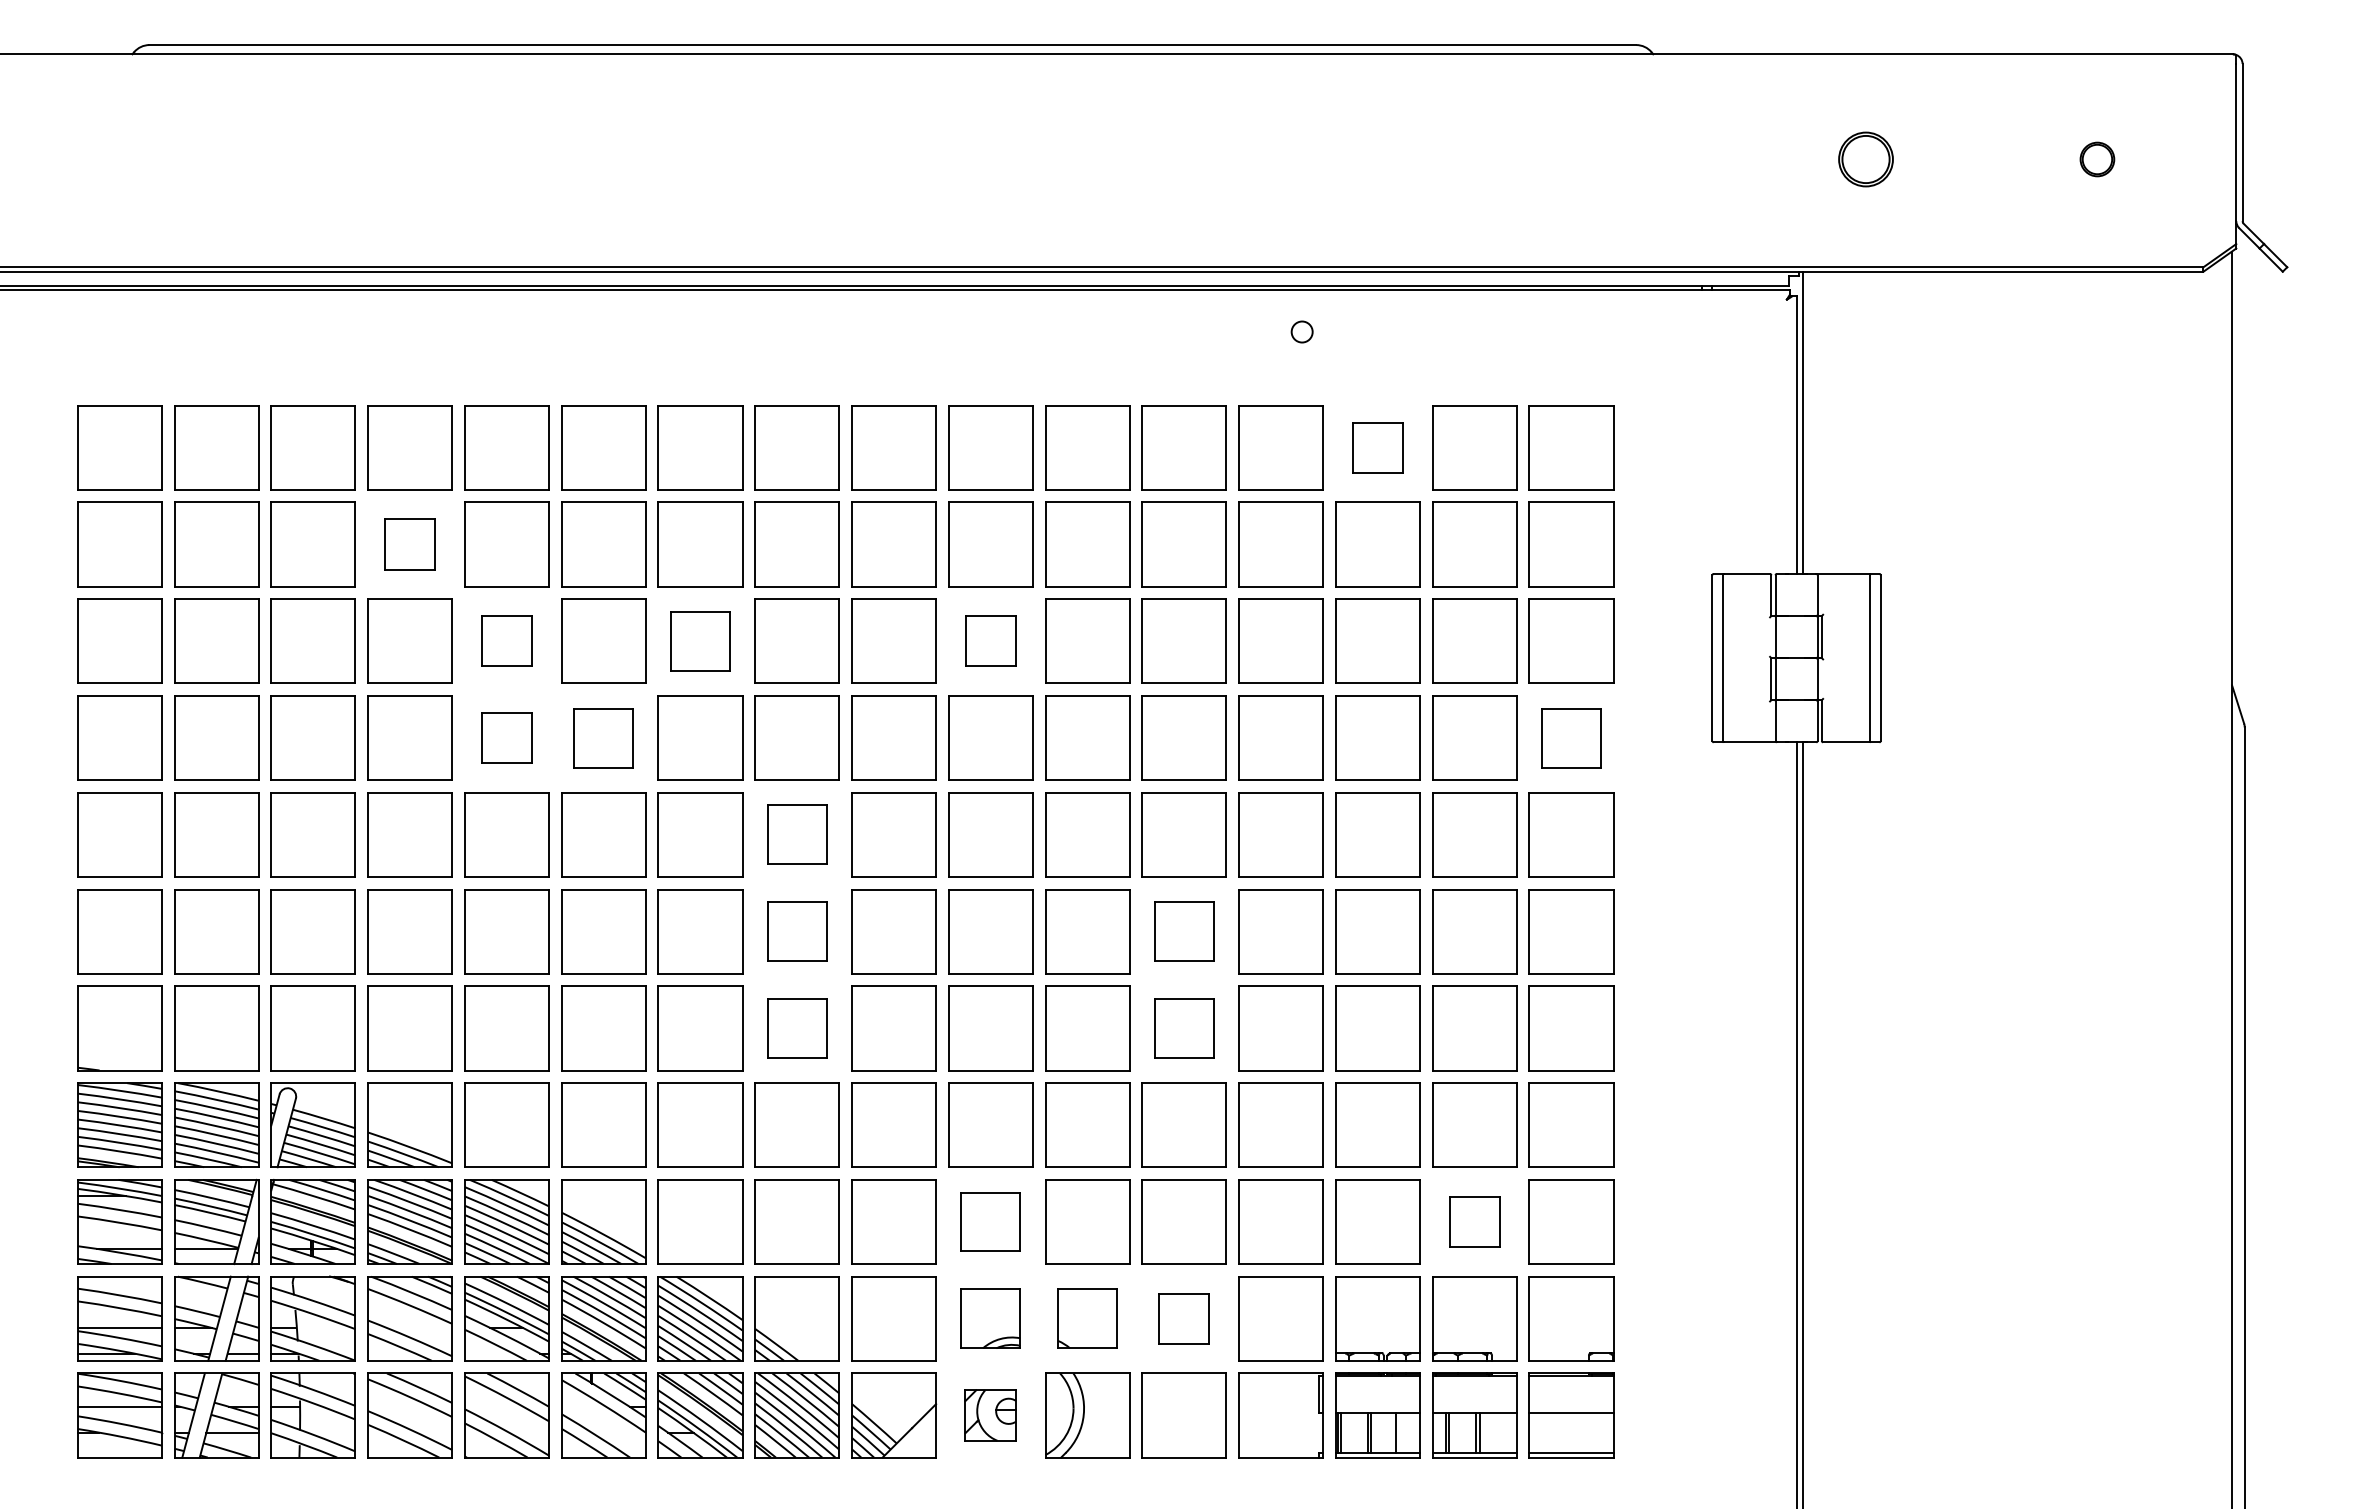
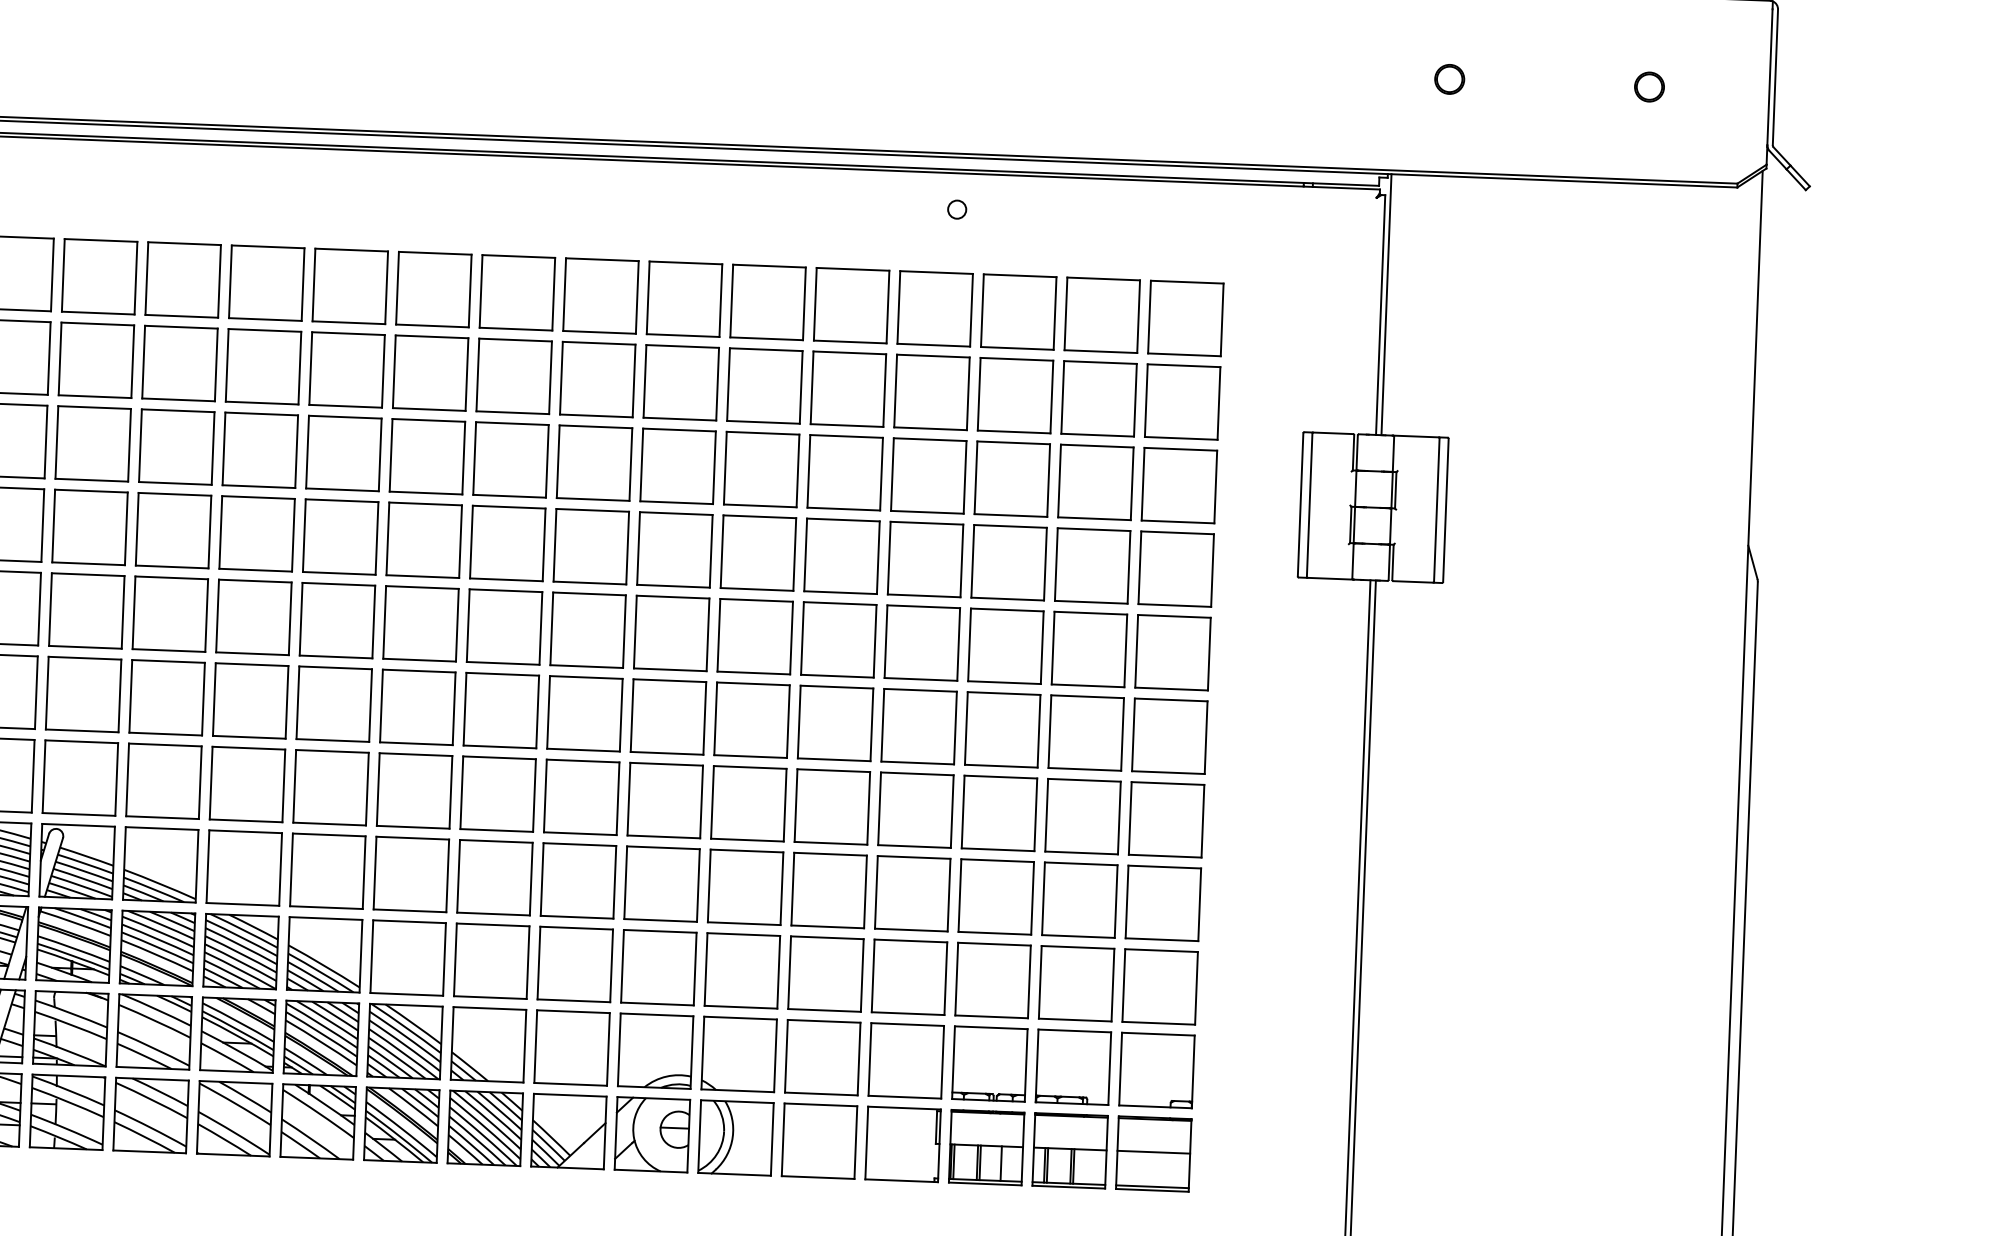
part: (1865, 159) -> (1449, 79), size x0.62
part: (1377, 447) -> (1018, 311), size x1.67
part: (409, 544) -> (179, 363), size x1.67
part: (506, 640) -> (260, 449), size x1.67
part: (700, 640) -> (427, 456), size x1.43
part: (990, 640) -> (677, 465), size x1.67
part: (506, 737) -> (256, 533), size x1.67
part: (603, 737) -> (340, 536), size x1.43
part: (1571, 737) -> (1176, 568), size x1.43
part: (796, 834) -> (503, 626), size x1.43
part: (796, 931) -> (500, 710), size x1.43
part: (1183, 931) -> (834, 723), size x1.43
part: (796, 1028) -> (497, 794), size x1.43
part: (1183, 1028) -> (831, 807), size x1.43
part: (990, 1221) -> (658, 967), size x1.43
part: (1474, 1221) -> (1076, 983), size x1.67
part: (990, 1318) -> (655, 1051), size x1.43
part: (1087, 1318) -> (739, 1054), size x1.43
part: (1183, 1318) -> (822, 1057), size x1.67
part: (990, 1415) -> (652, 1134), size x1.67

